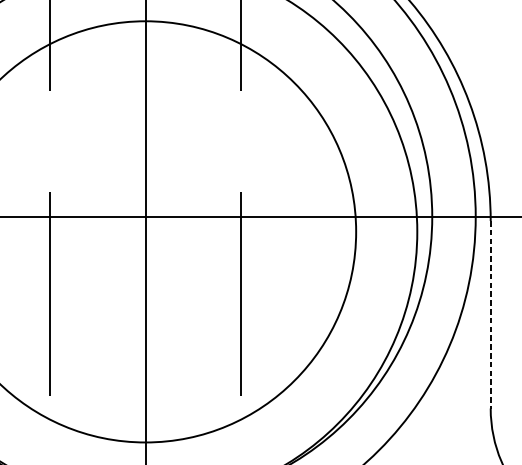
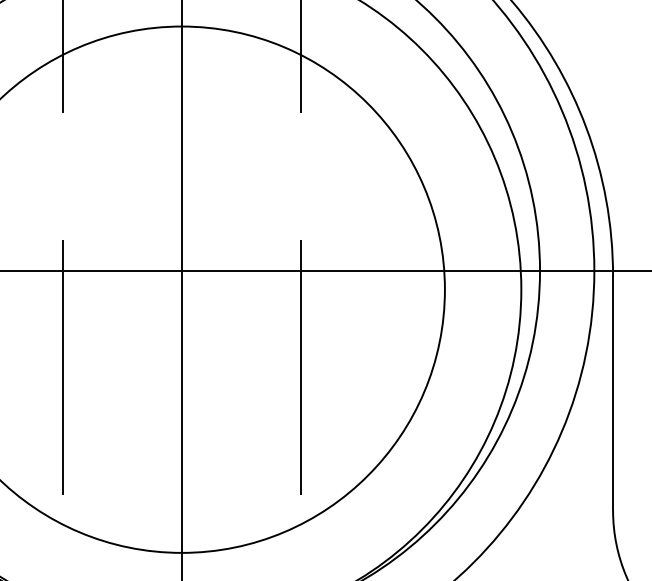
line: (491, 314) -> (613, 393), dashed -> solid

